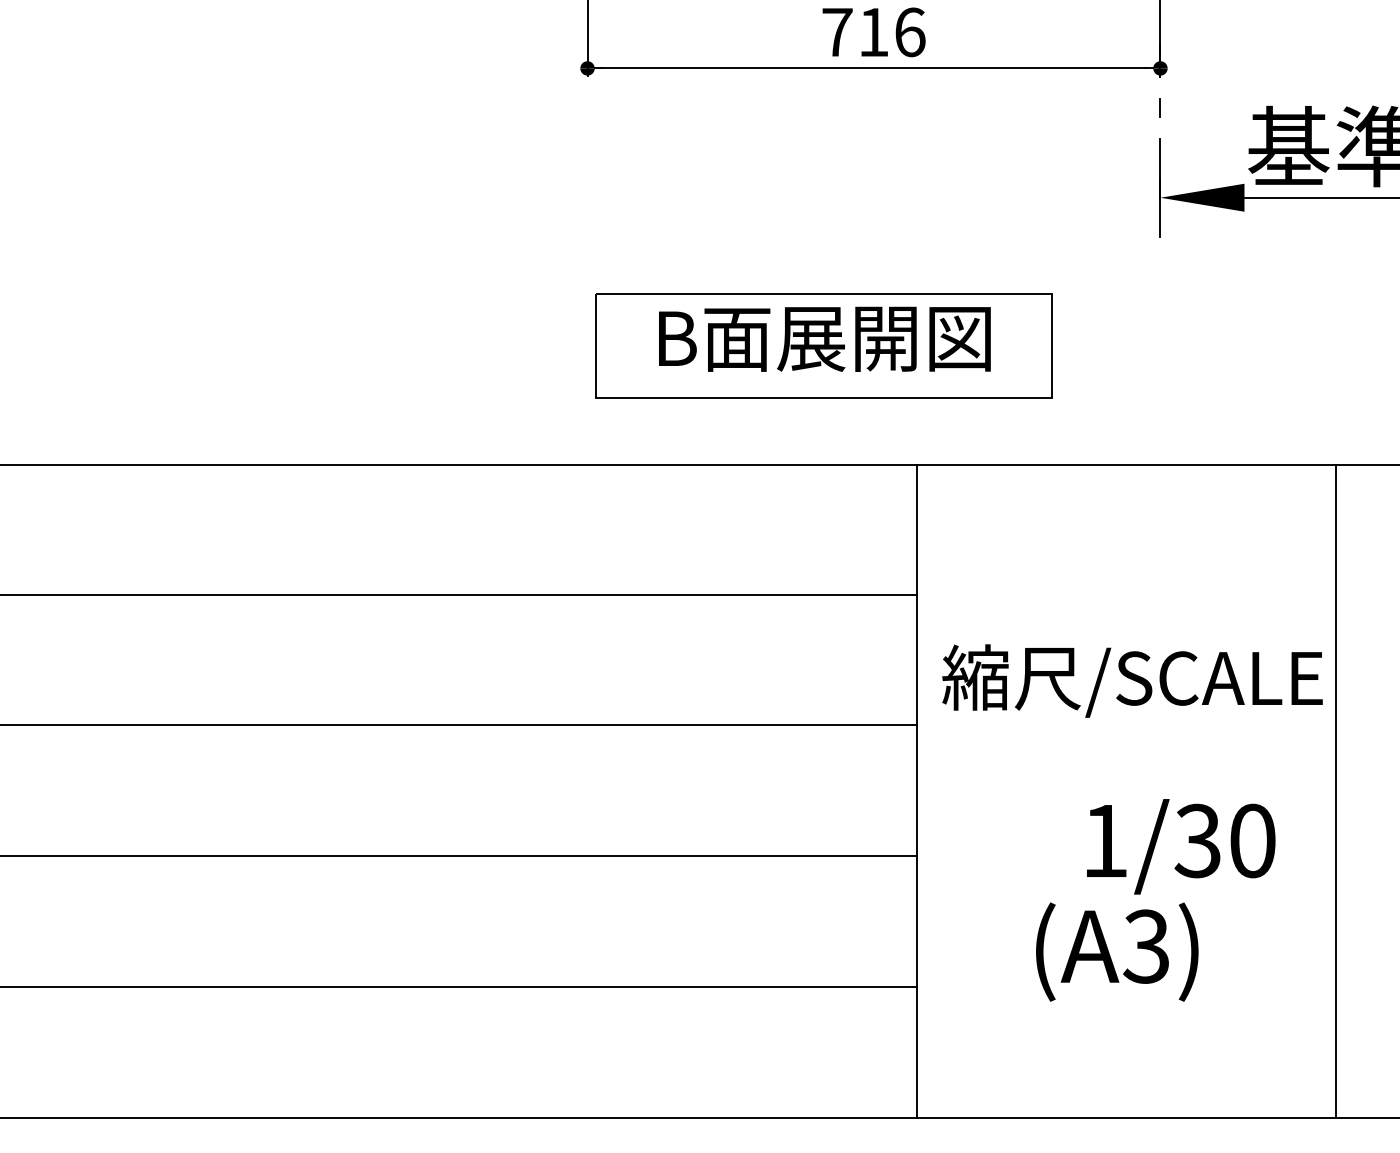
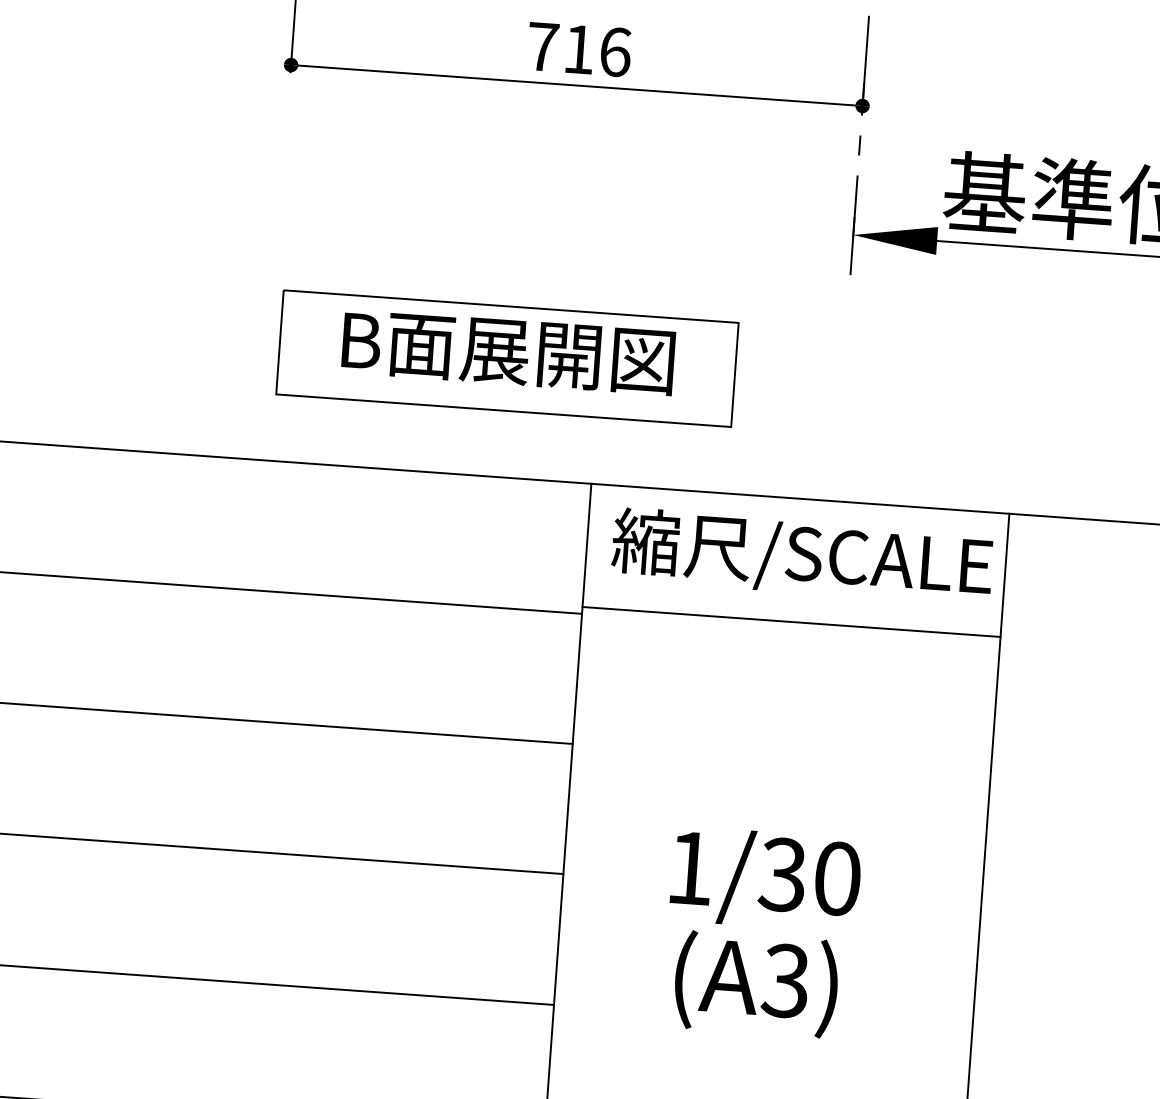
line: (1126, 588) -> (791, 622), added
text: (1132, 680) -> (802, 555), moved
text: (1181, 846) -> (766, 879), moved

